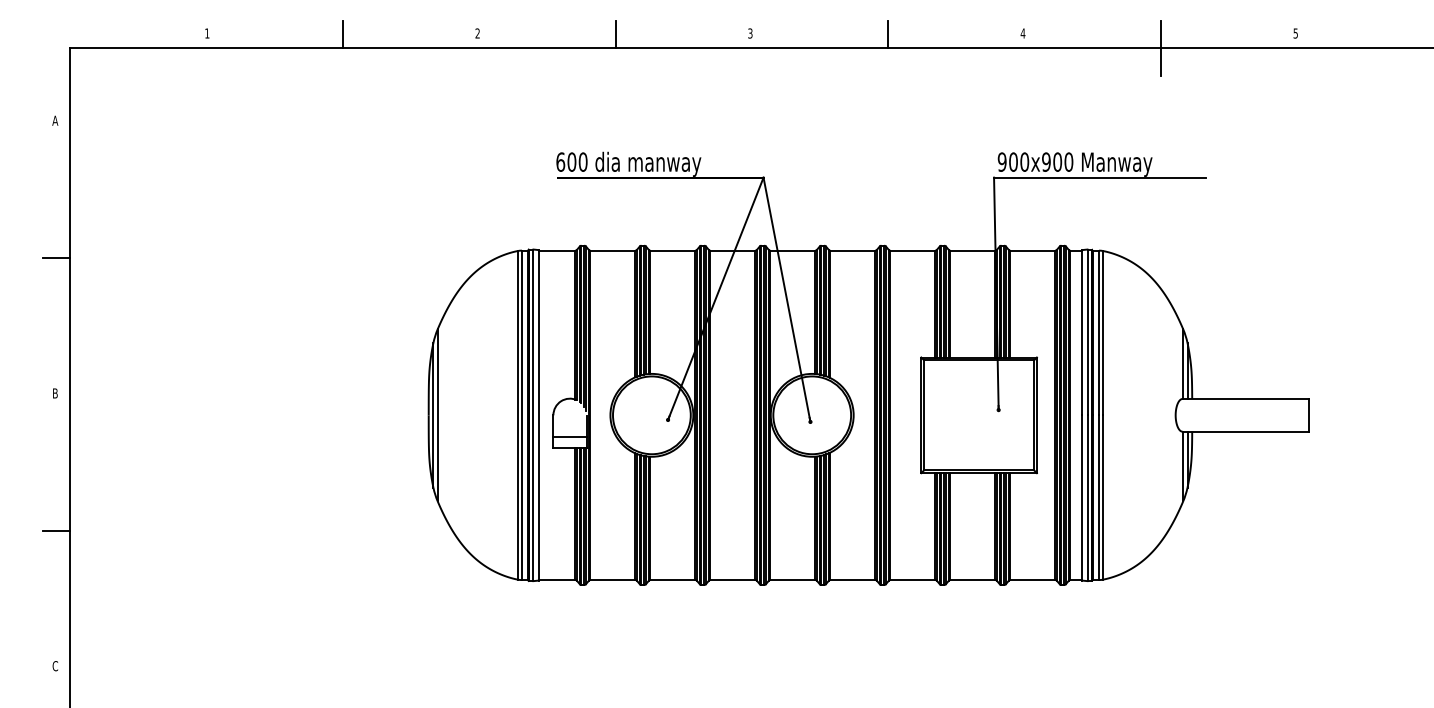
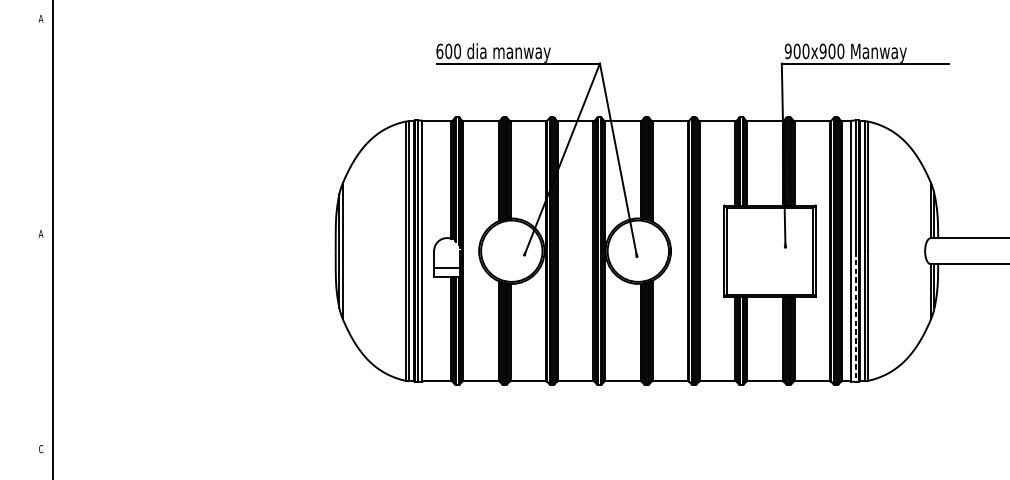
line: (56, 258) -> (41, 127), removed
text: (55, 393) -> (41, 233), B -> A
line: (1087, 498) -> (855, 316), solid -> dashed
line: (56, 531) -> (41, 342), removed

